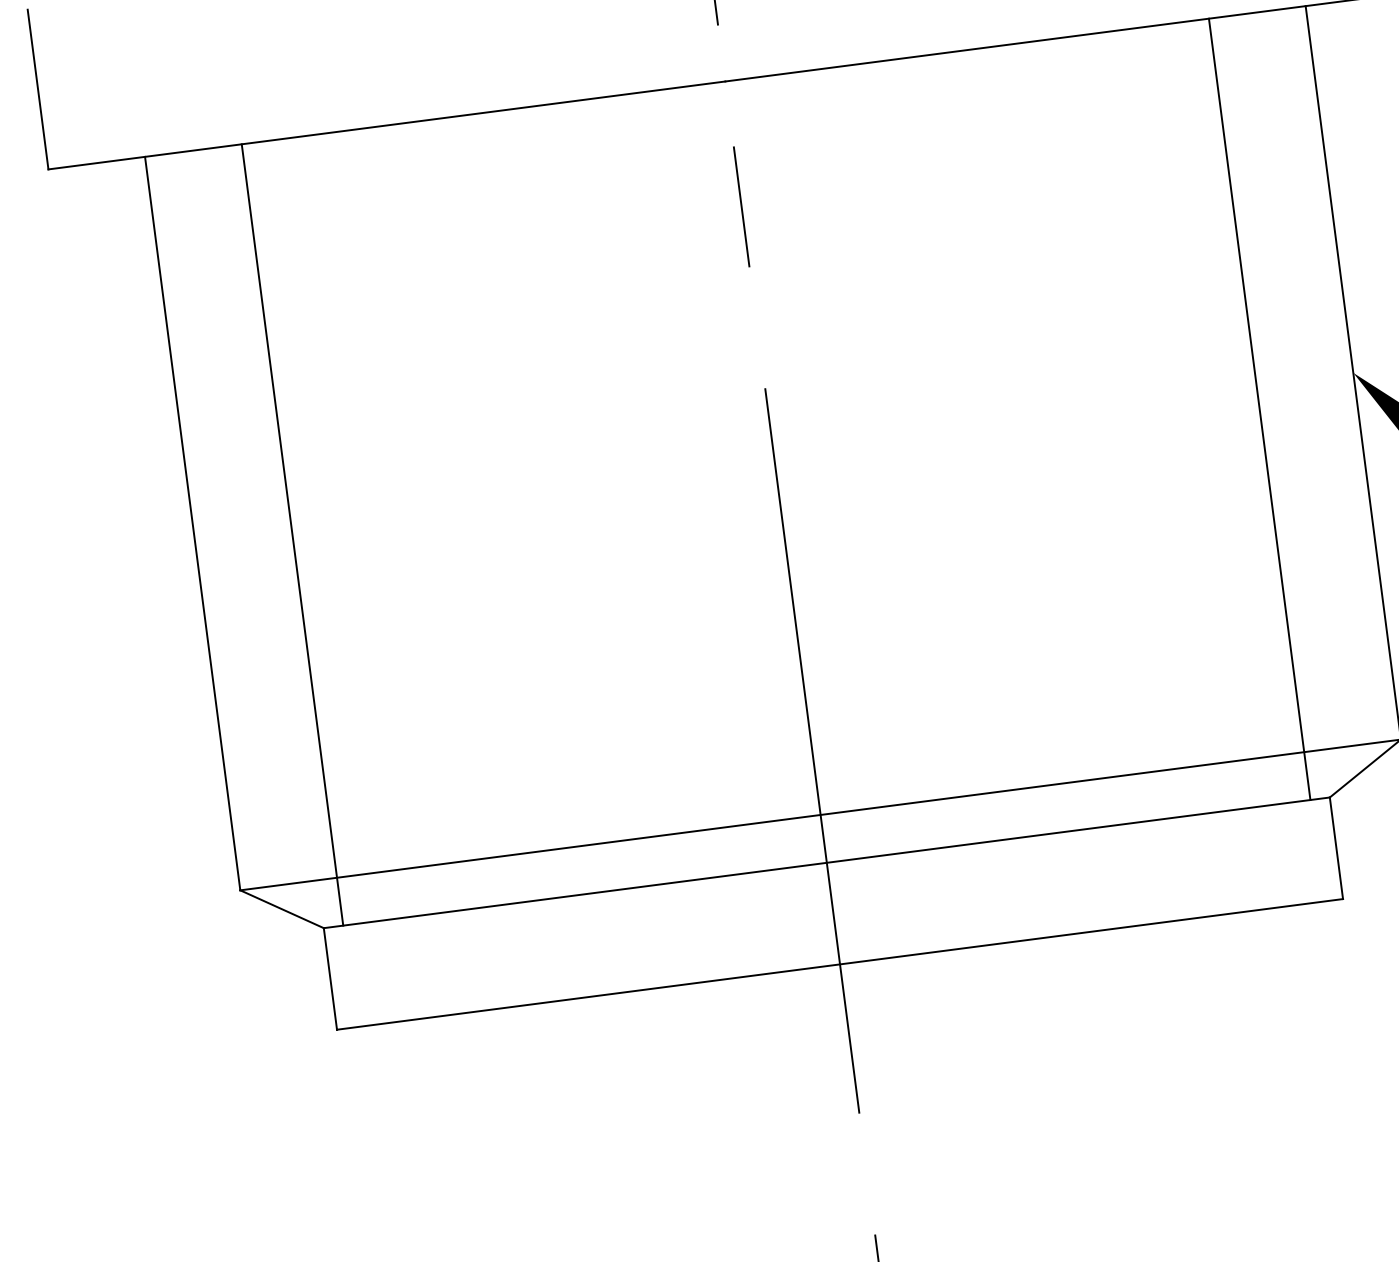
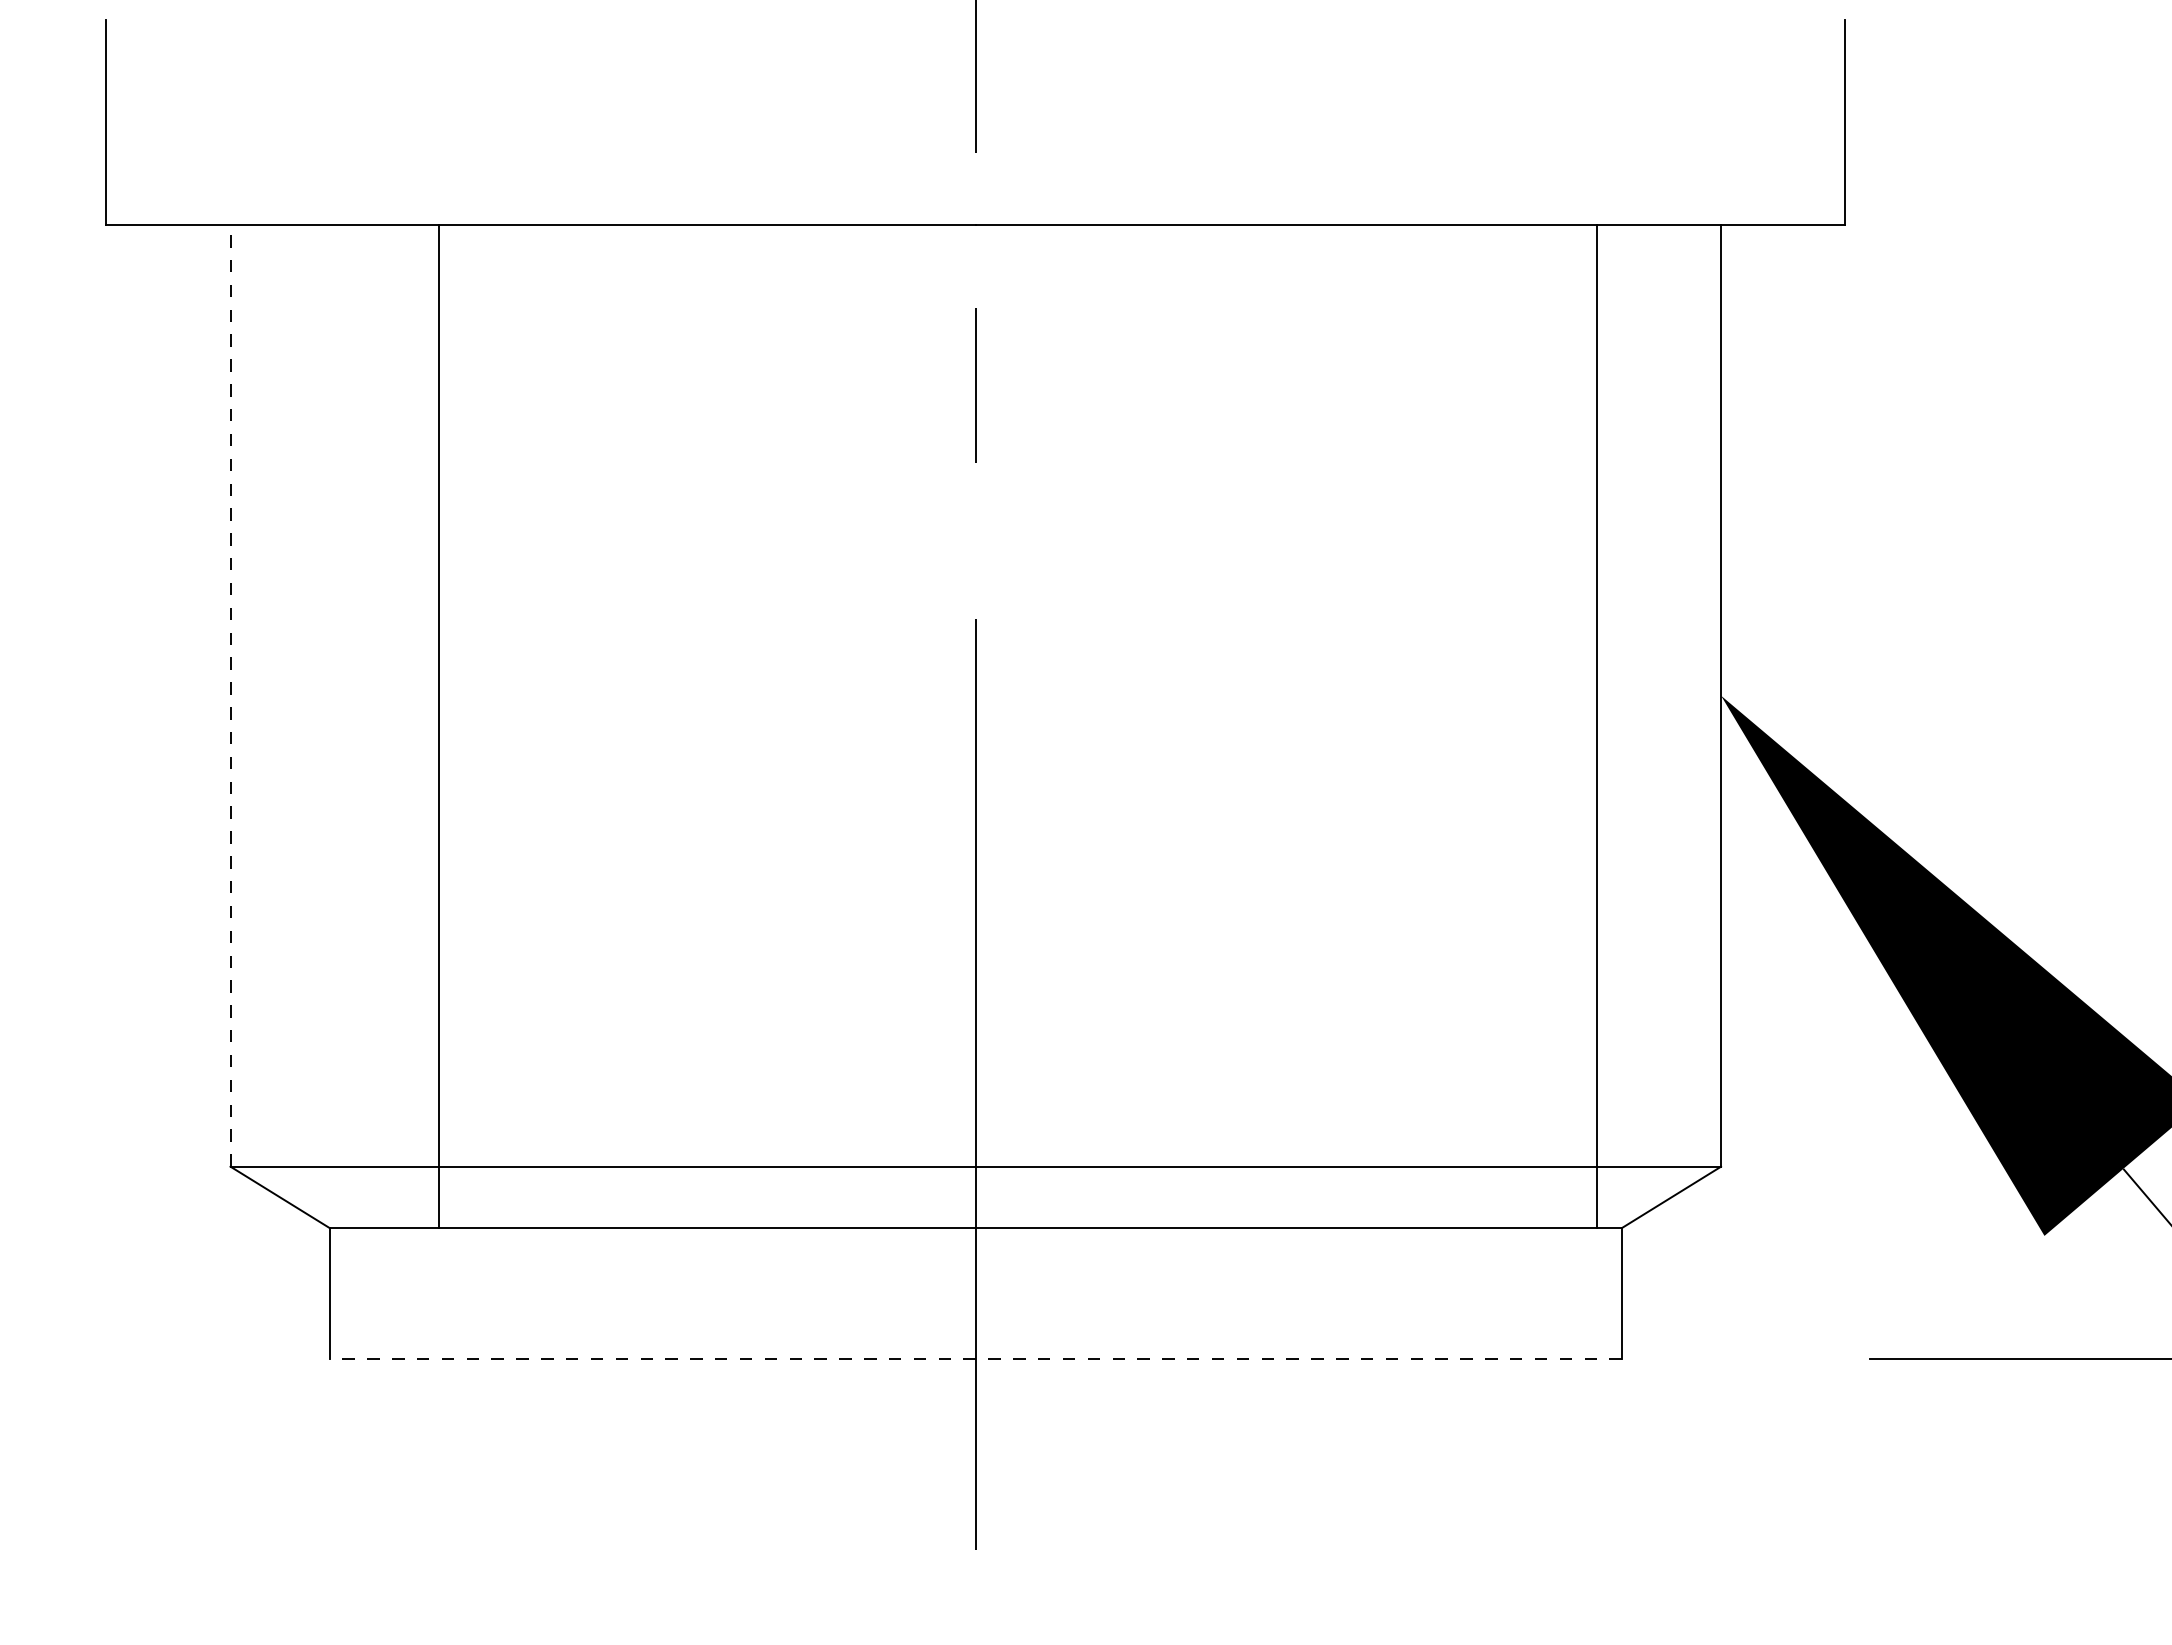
line: (192, 523) -> (230, 695), solid -> dashed
line: (292, 535) -> (438, 726), moved
line: (839, 964) -> (975, 1358), solid -> dashed

